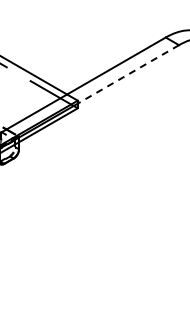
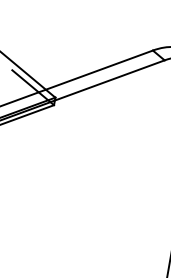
line: (127, 74) -> (108, 80), dashed -> solid

